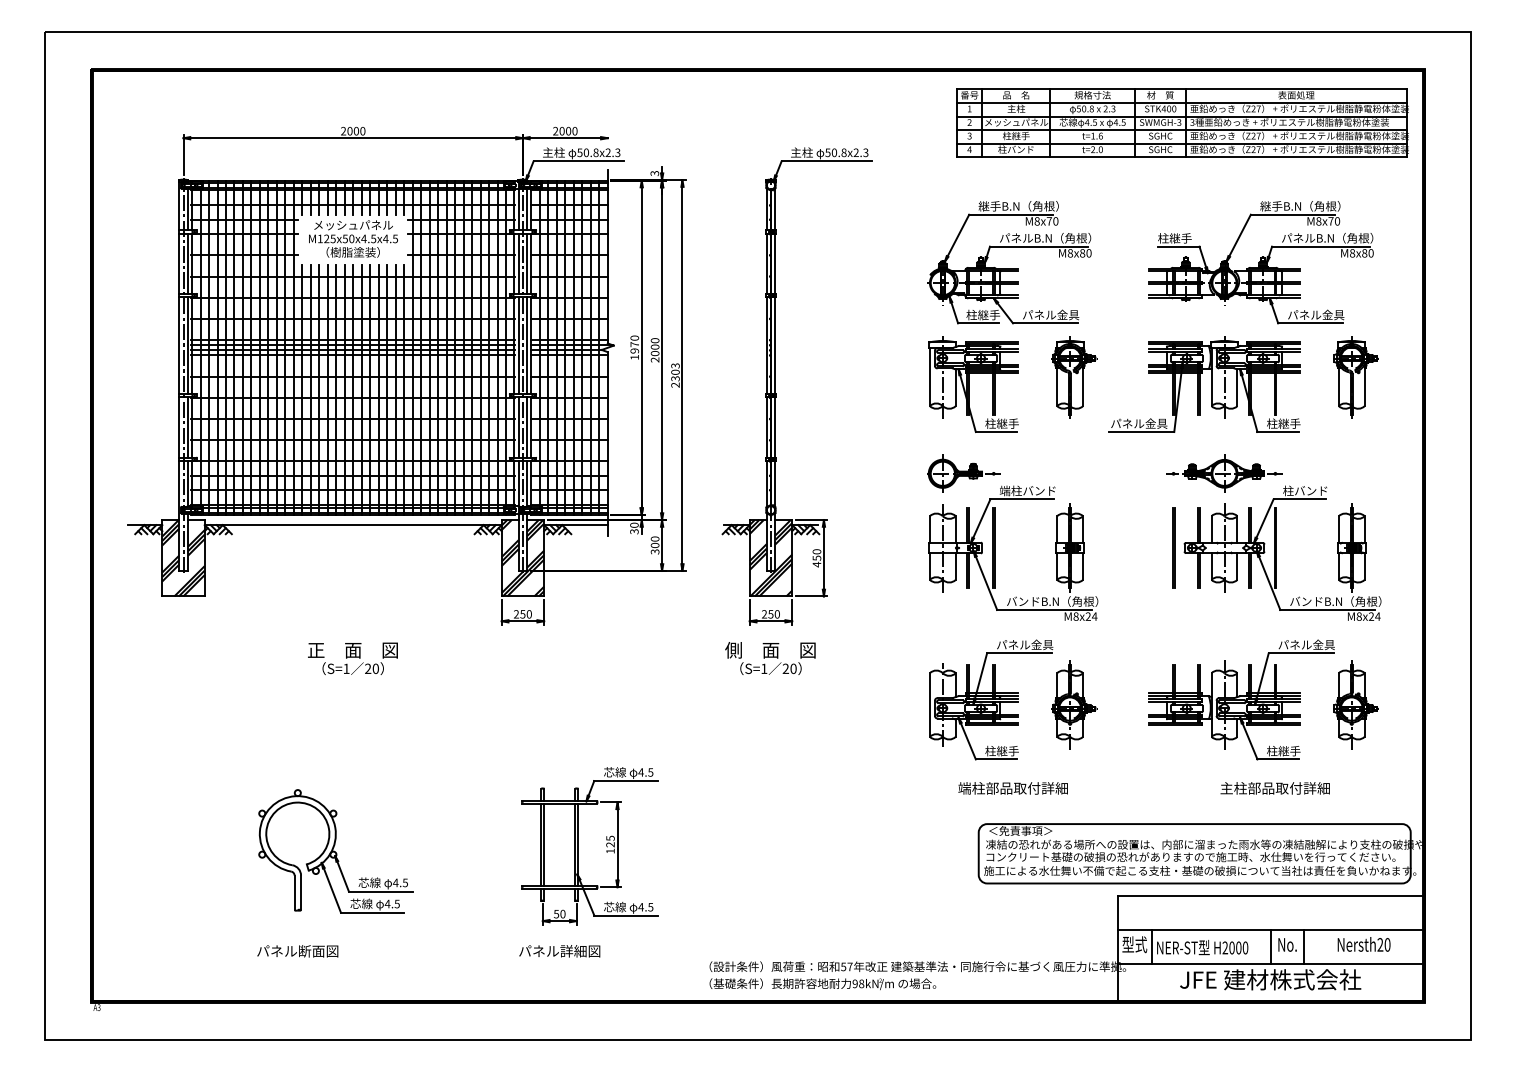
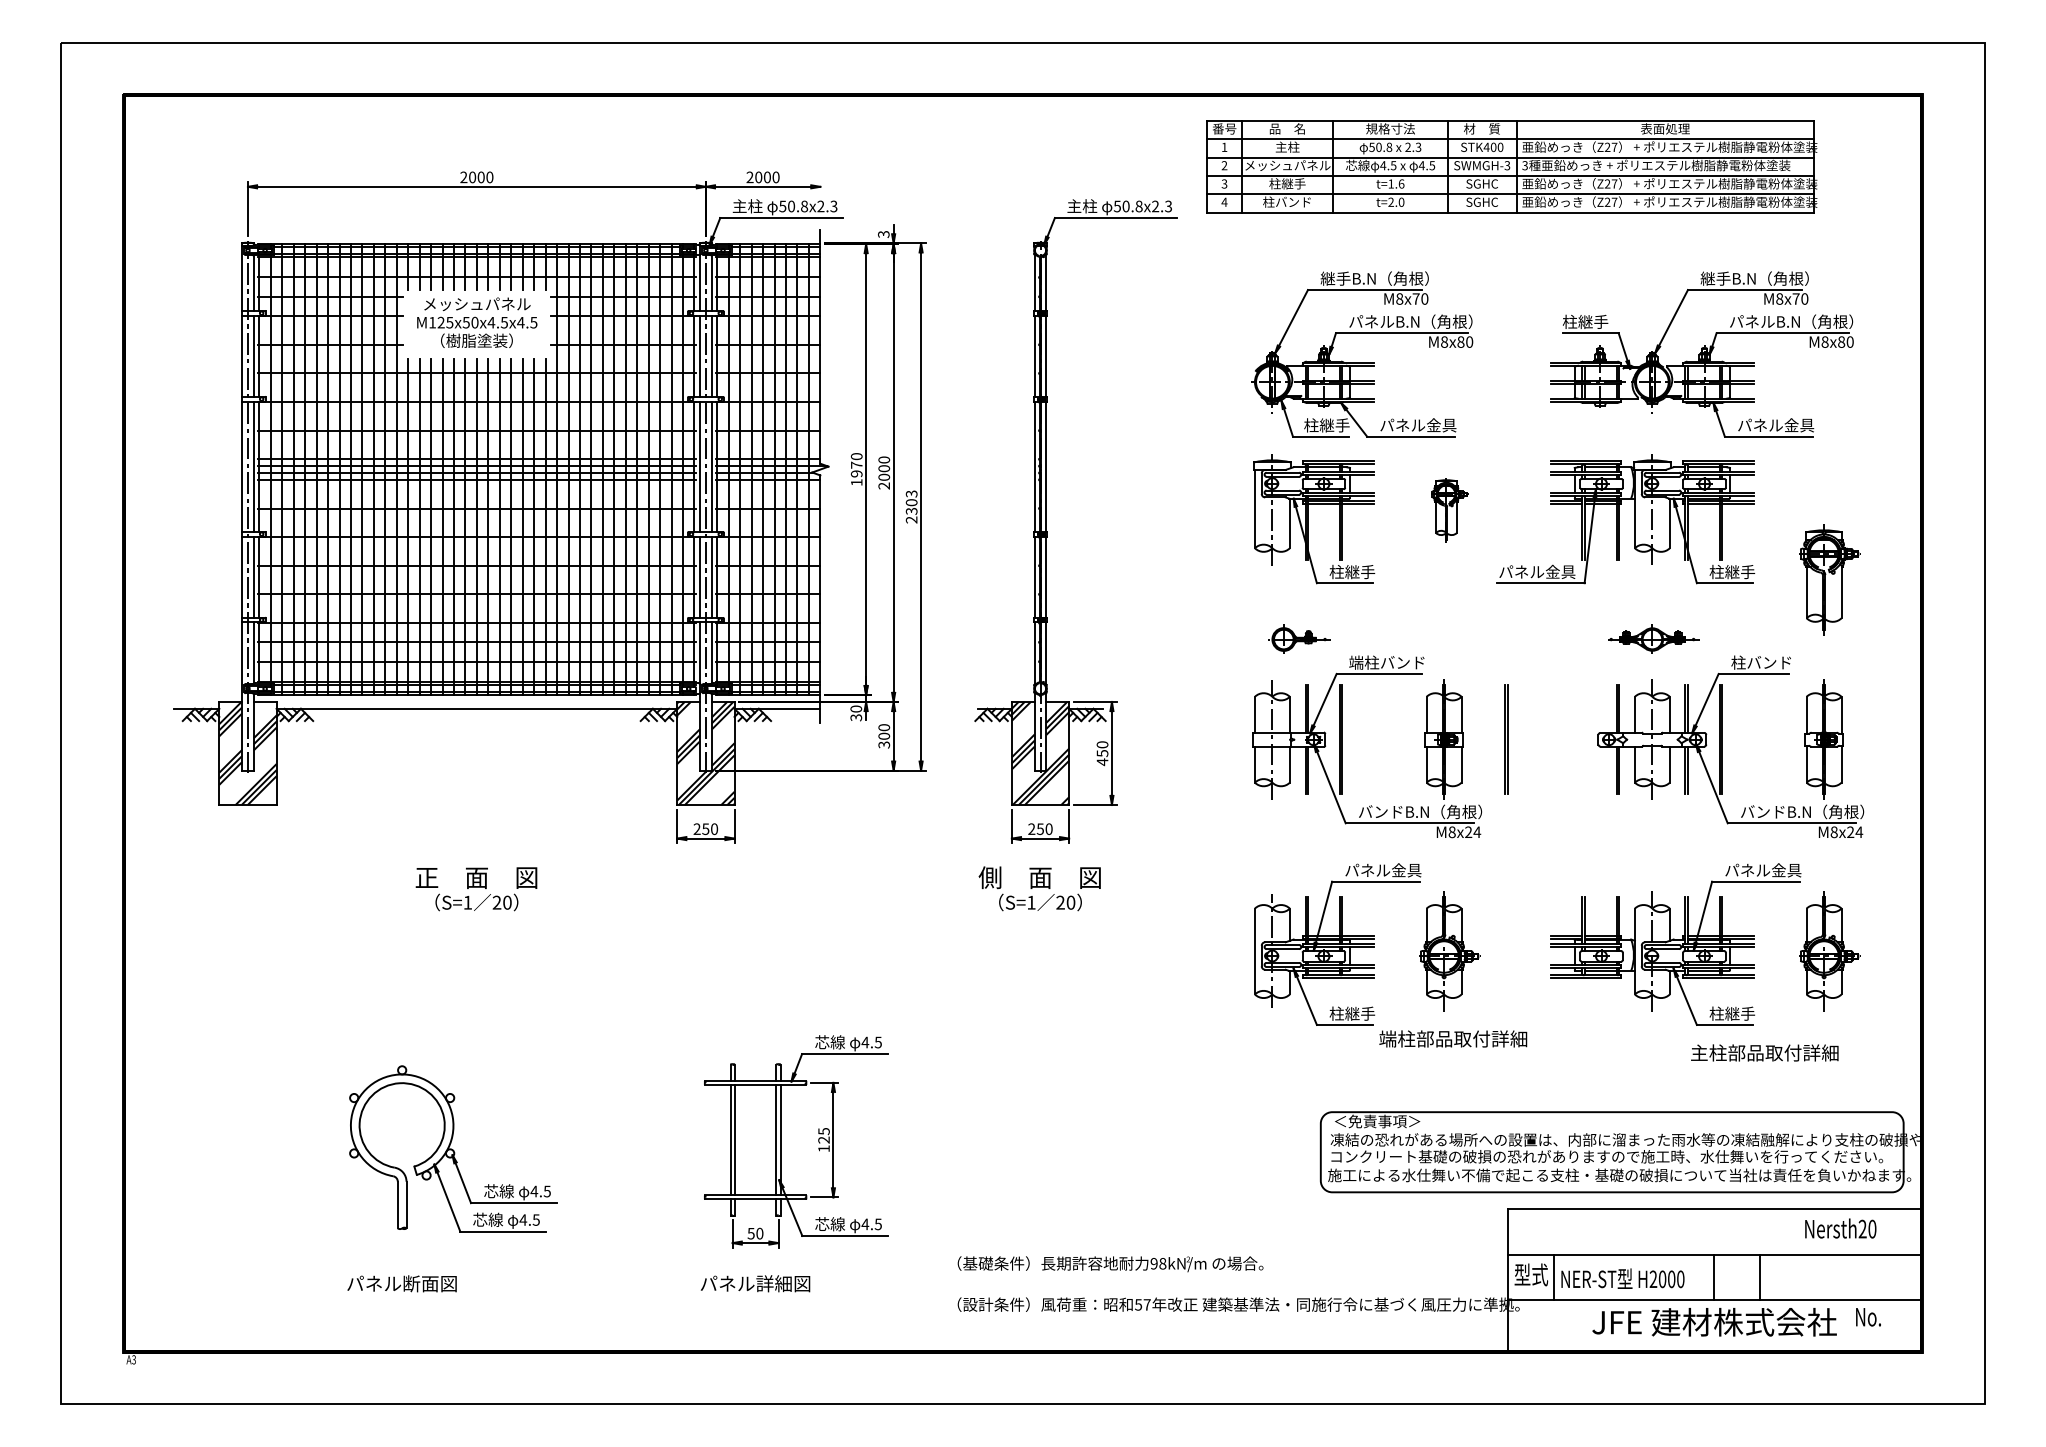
part: (1182, 123) -> (1511, 166), moved
part: (1074, 377) -> (1449, 509), size x0.6
part: (1355, 377) -> (1829, 579), moved
part: (963, 473) -> (1300, 639), size x0.6
part: (1224, 473) -> (1652, 639), size x0.6
line: (1172, 547) -> (1505, 739), moved
text: (1013, 788) -> (1453, 1038), moved
text: (1274, 788) -> (1764, 1052), moved
text: (1363, 944) -> (1840, 1228), moved
text: (1287, 945) -> (1868, 1317), moved
text: (822, 984) -> (1110, 1264), moved

